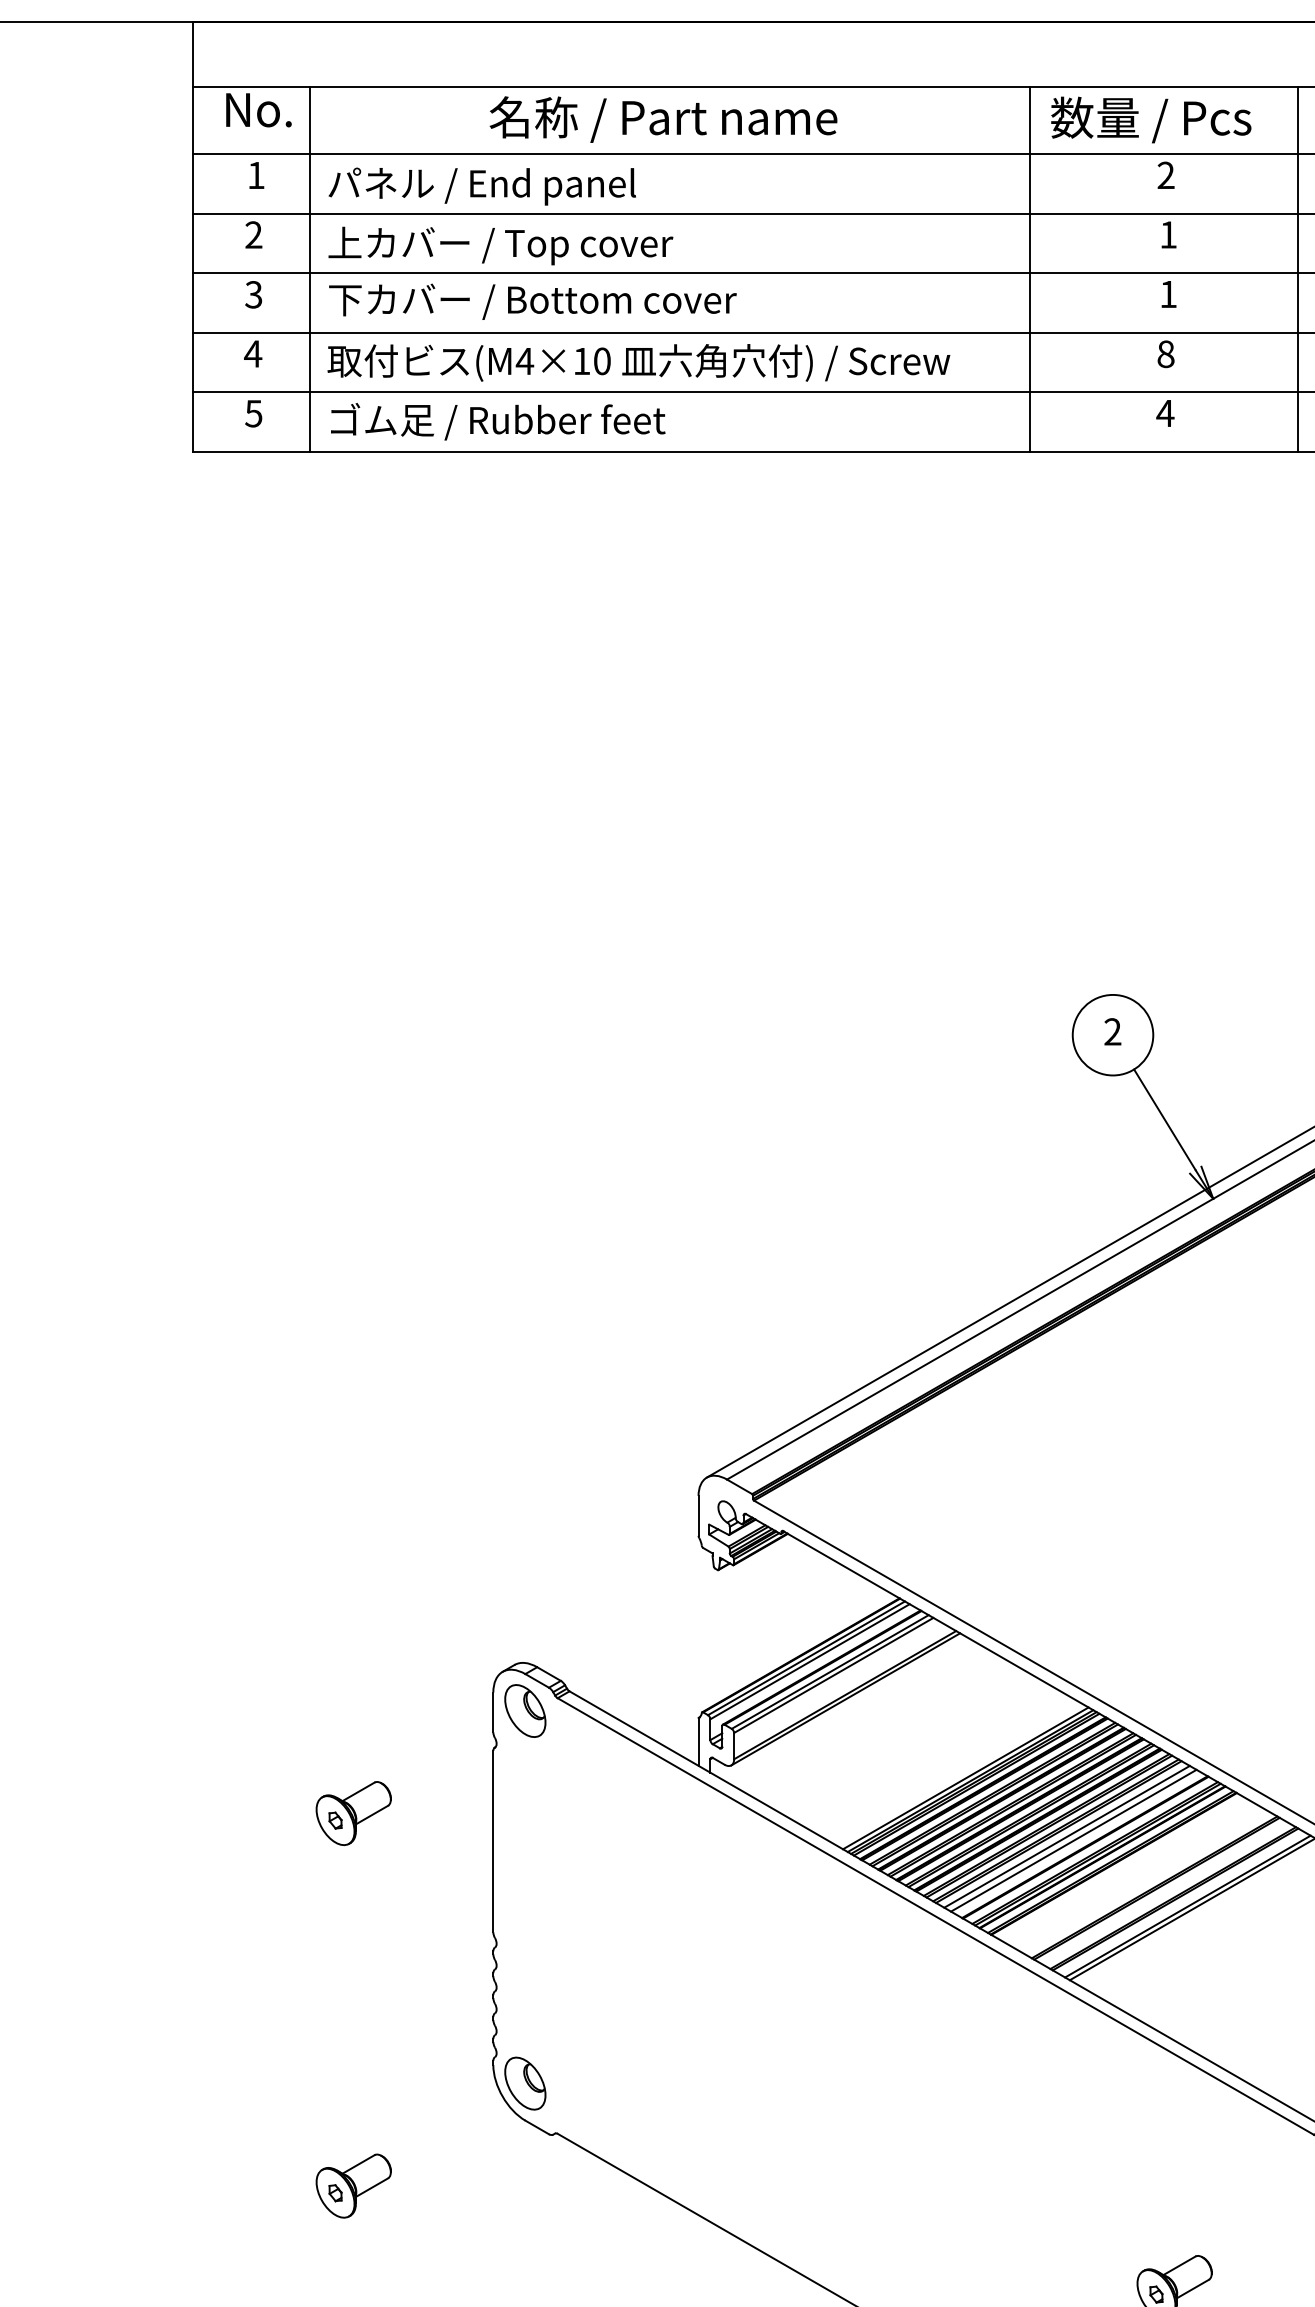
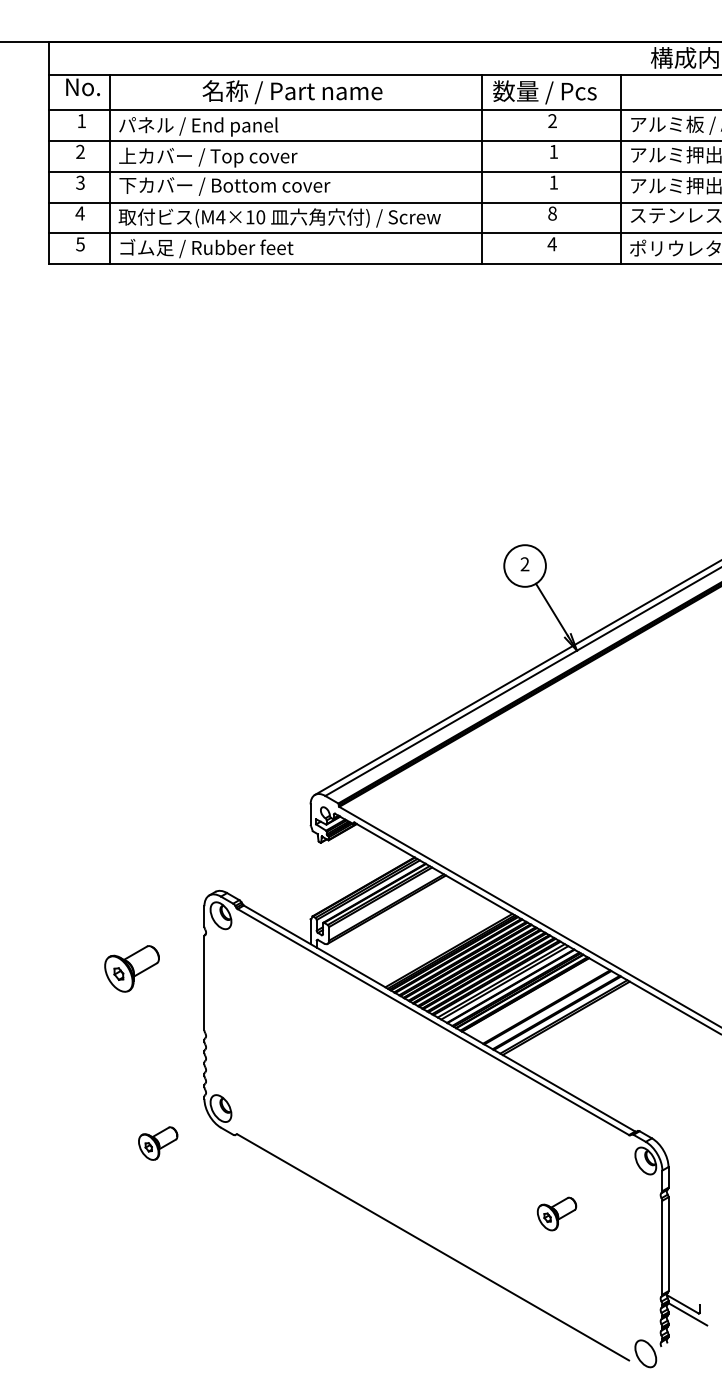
part: (354, 1812) -> (132, 968), size x1.4
part: (354, 2185) -> (158, 1143), moved

